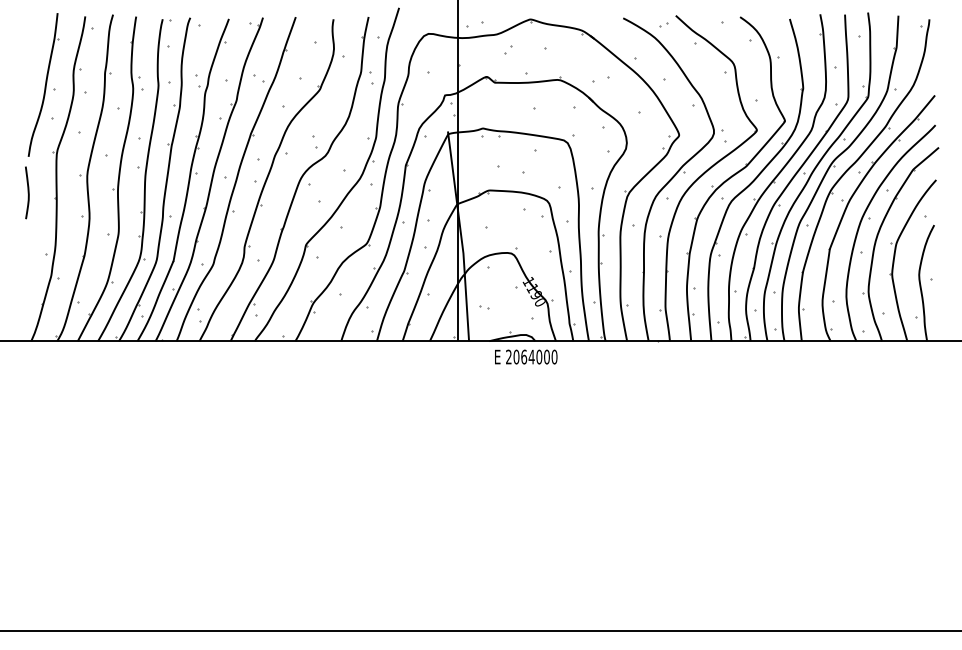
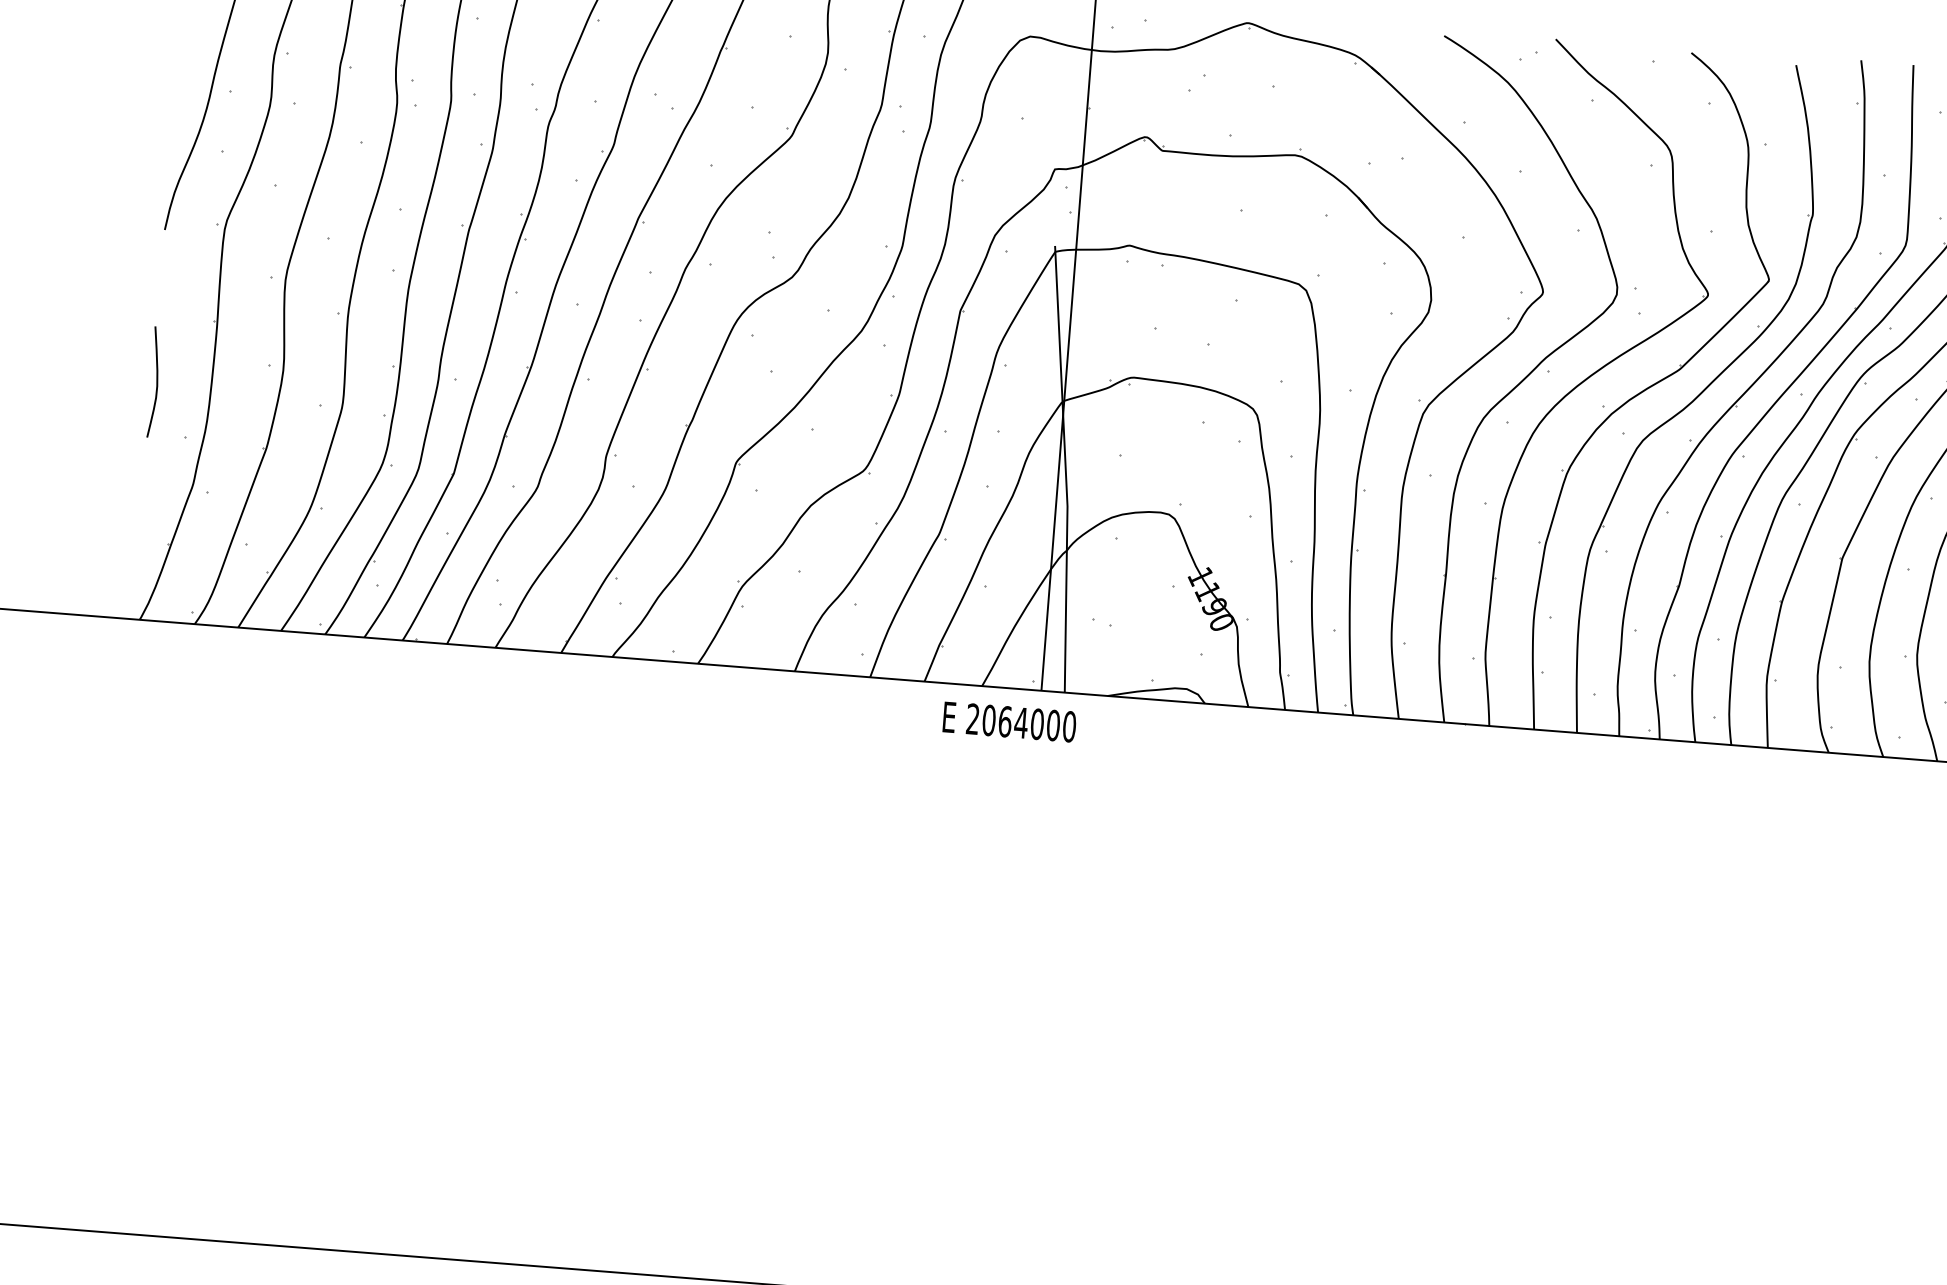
curve: (27, 192) -> (154, 381), moved
text: (526, 356) -> (1010, 720), moved

